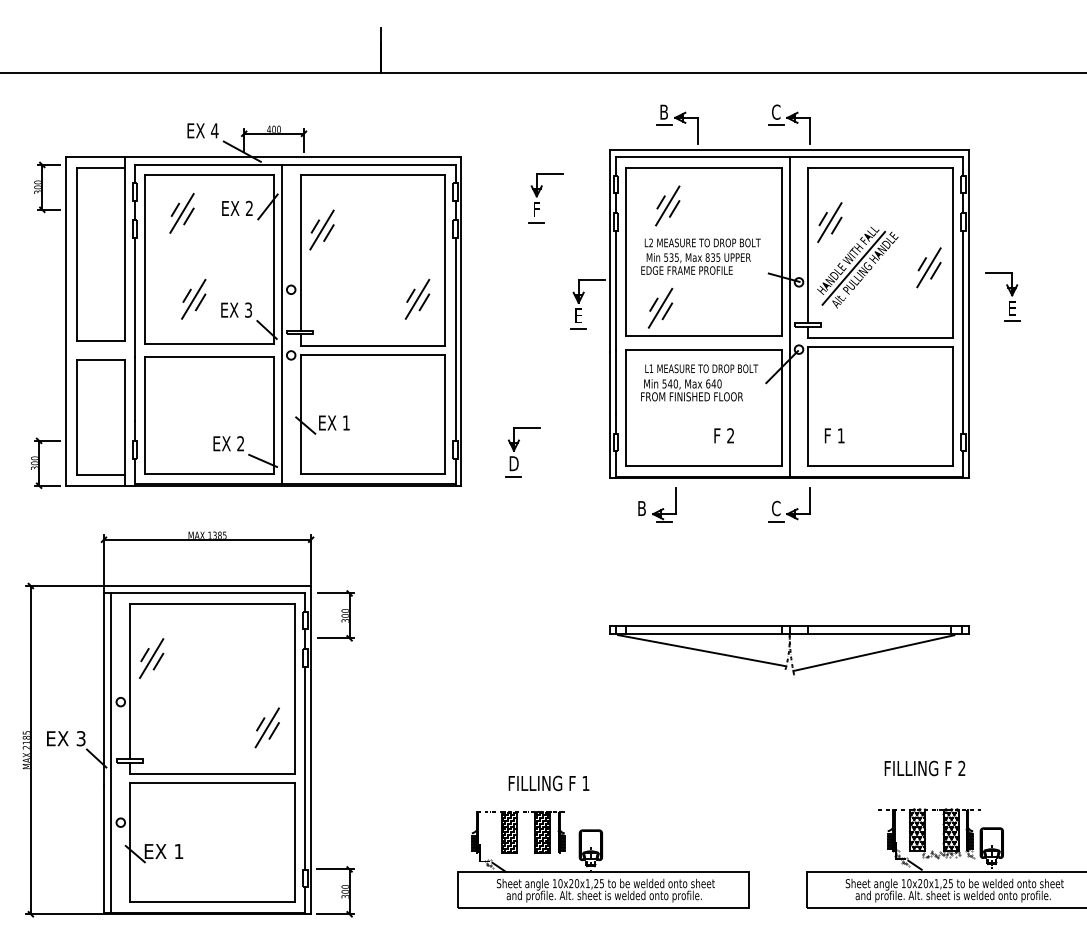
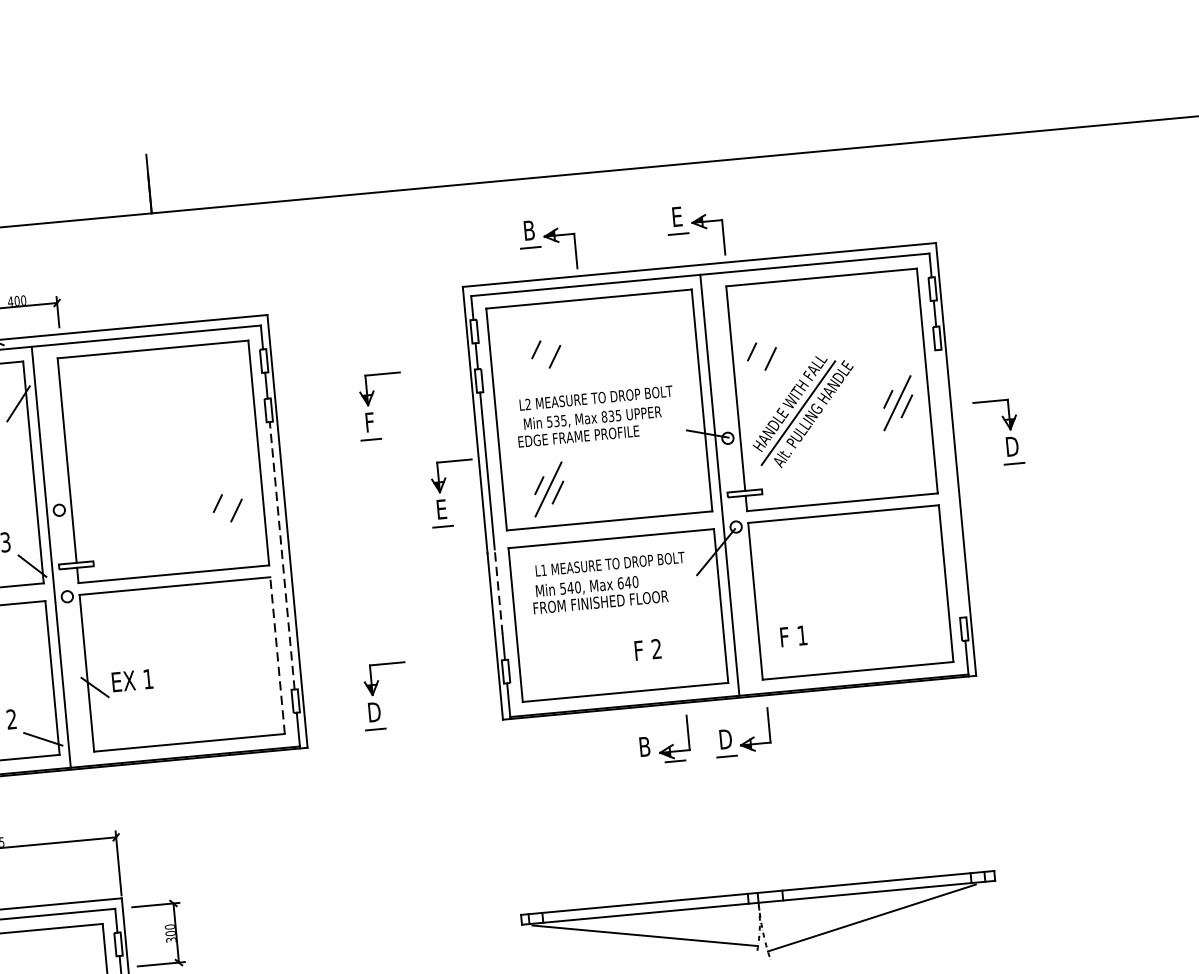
text: (776, 111) -> (677, 215), C -> E
part: (539, 202) -> (372, 412), moved
line: (667, 205) -> (545, 353), removed
line: (829, 222) -> (760, 355), removed
part: (321, 229) -> (91, 427), removed
line: (417, 298) -> (226, 506), removed
text: (1012, 308) -> (1012, 446), E -> D
line: (963, 331) -> (950, 483), removed
line: (455, 339) -> (282, 555), solid -> dashed
line: (615, 381) -> (498, 591), solid -> dashed
line: (445, 413) -> (277, 654), solid -> dashed
part: (657, 504) -> (664, 739), moved
text: (776, 508) -> (725, 739), C -> D

